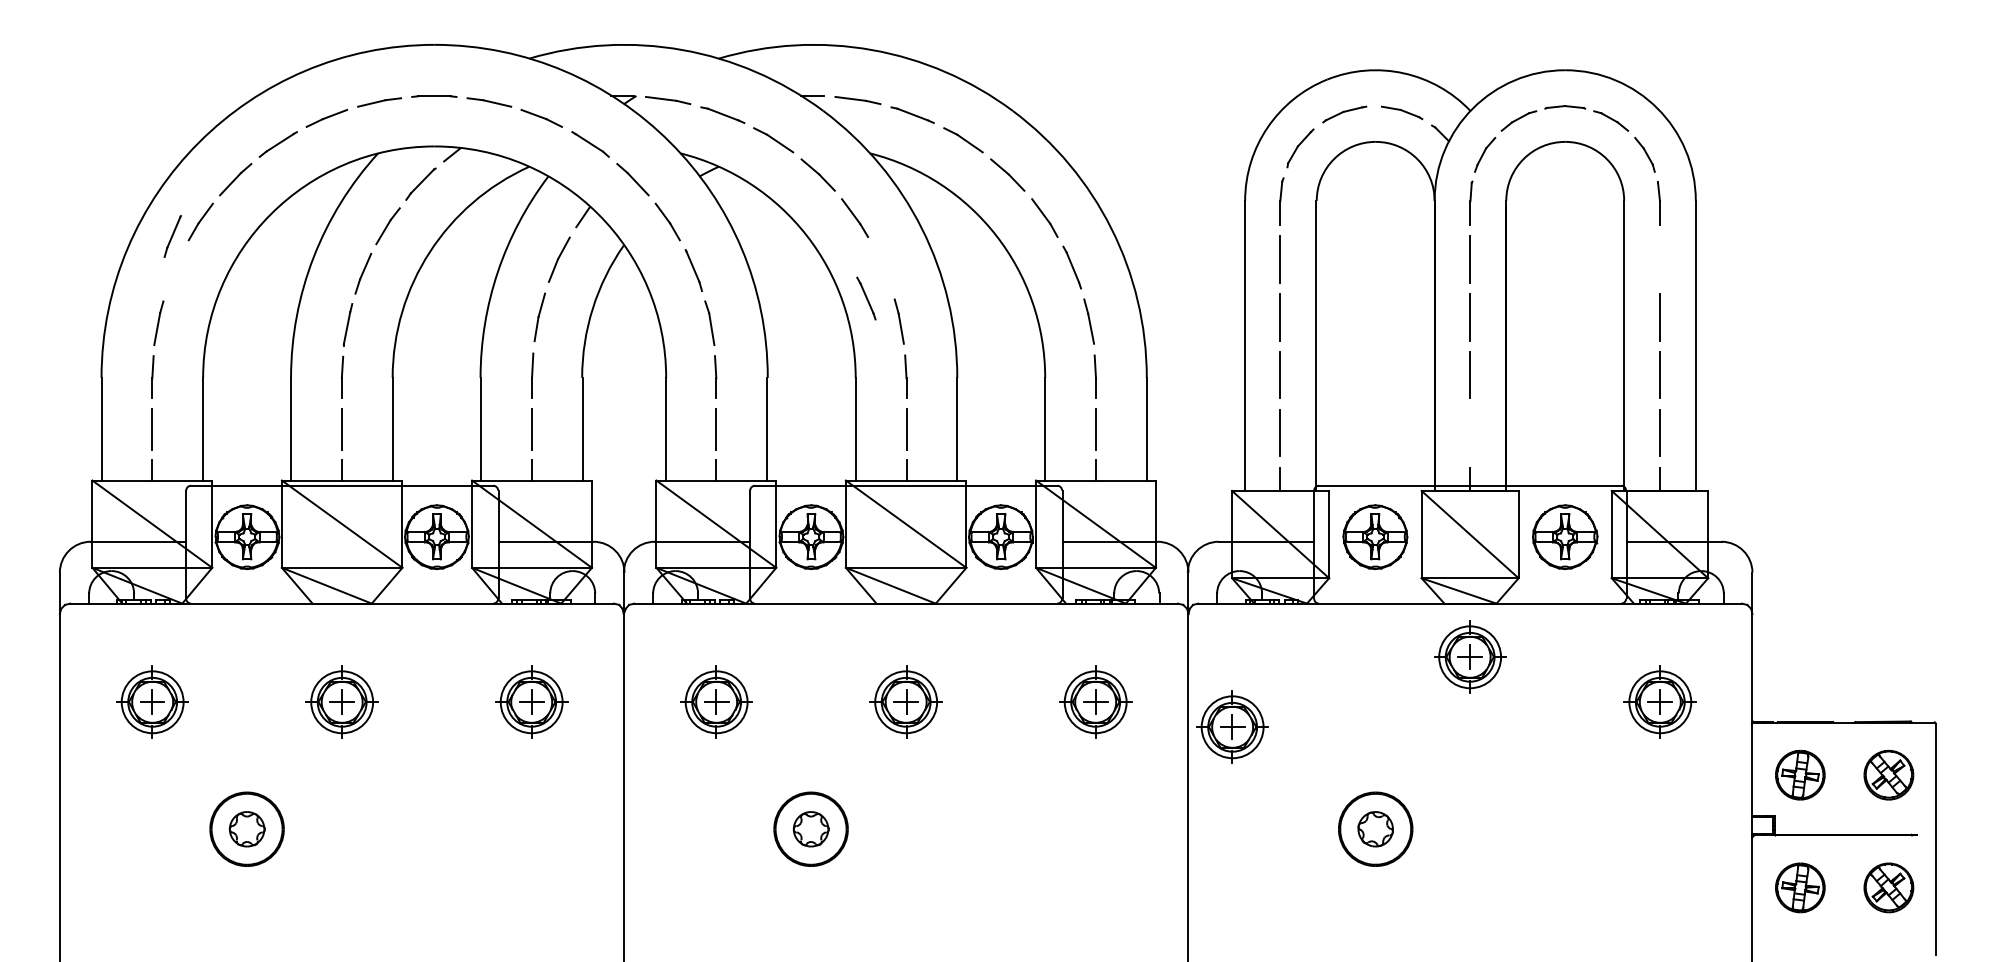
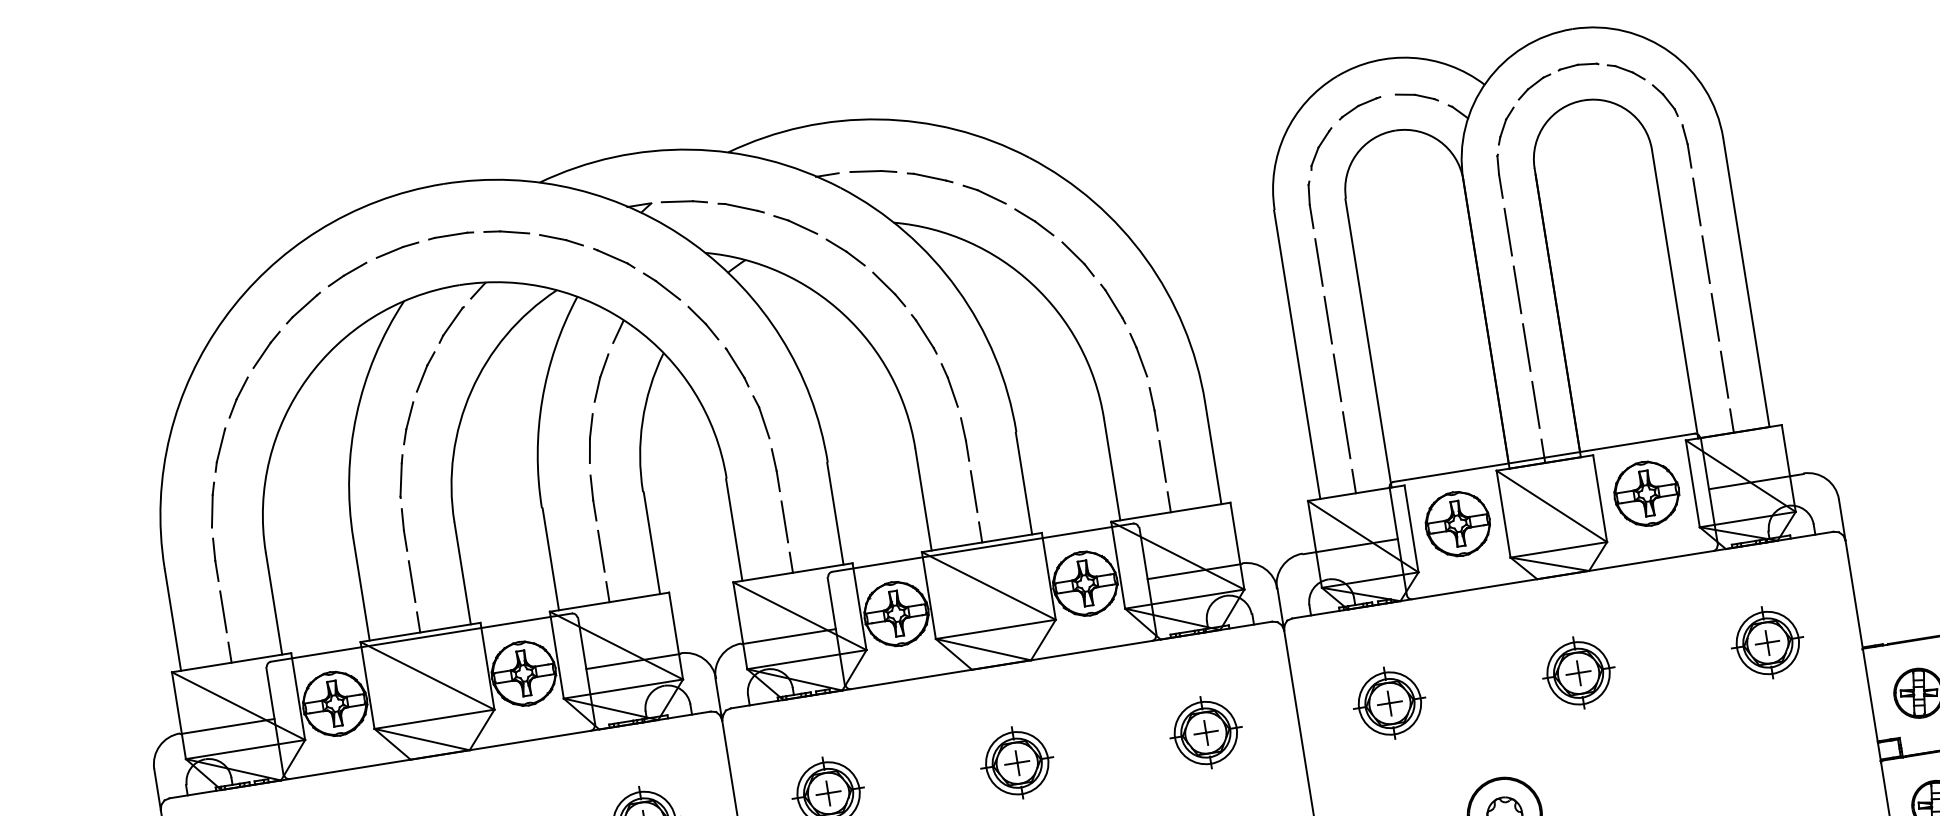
line: (172, 236) -> (220, 450), moved
line: (1659, 258) -> (1696, 201), added
line: (866, 298) -> (924, 334), moved
line: (1470, 432) -> (1535, 404), added
part: (1470, 656) -> (1578, 672), moved
part: (1232, 726) -> (1389, 702), moved

